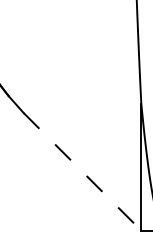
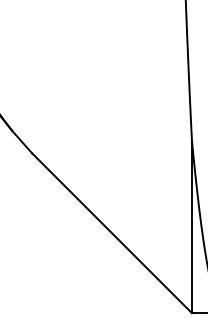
line: (82, 172) -> (112, 234), dashed -> solid

